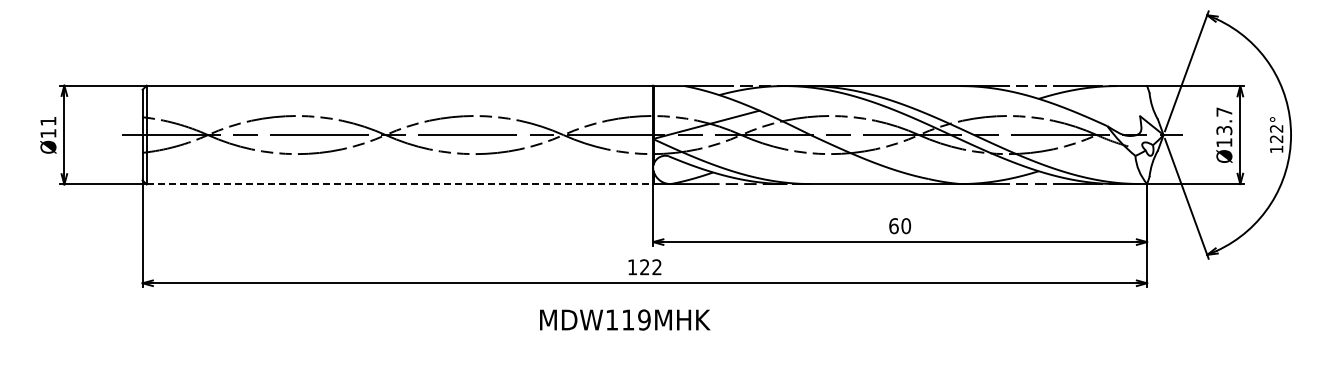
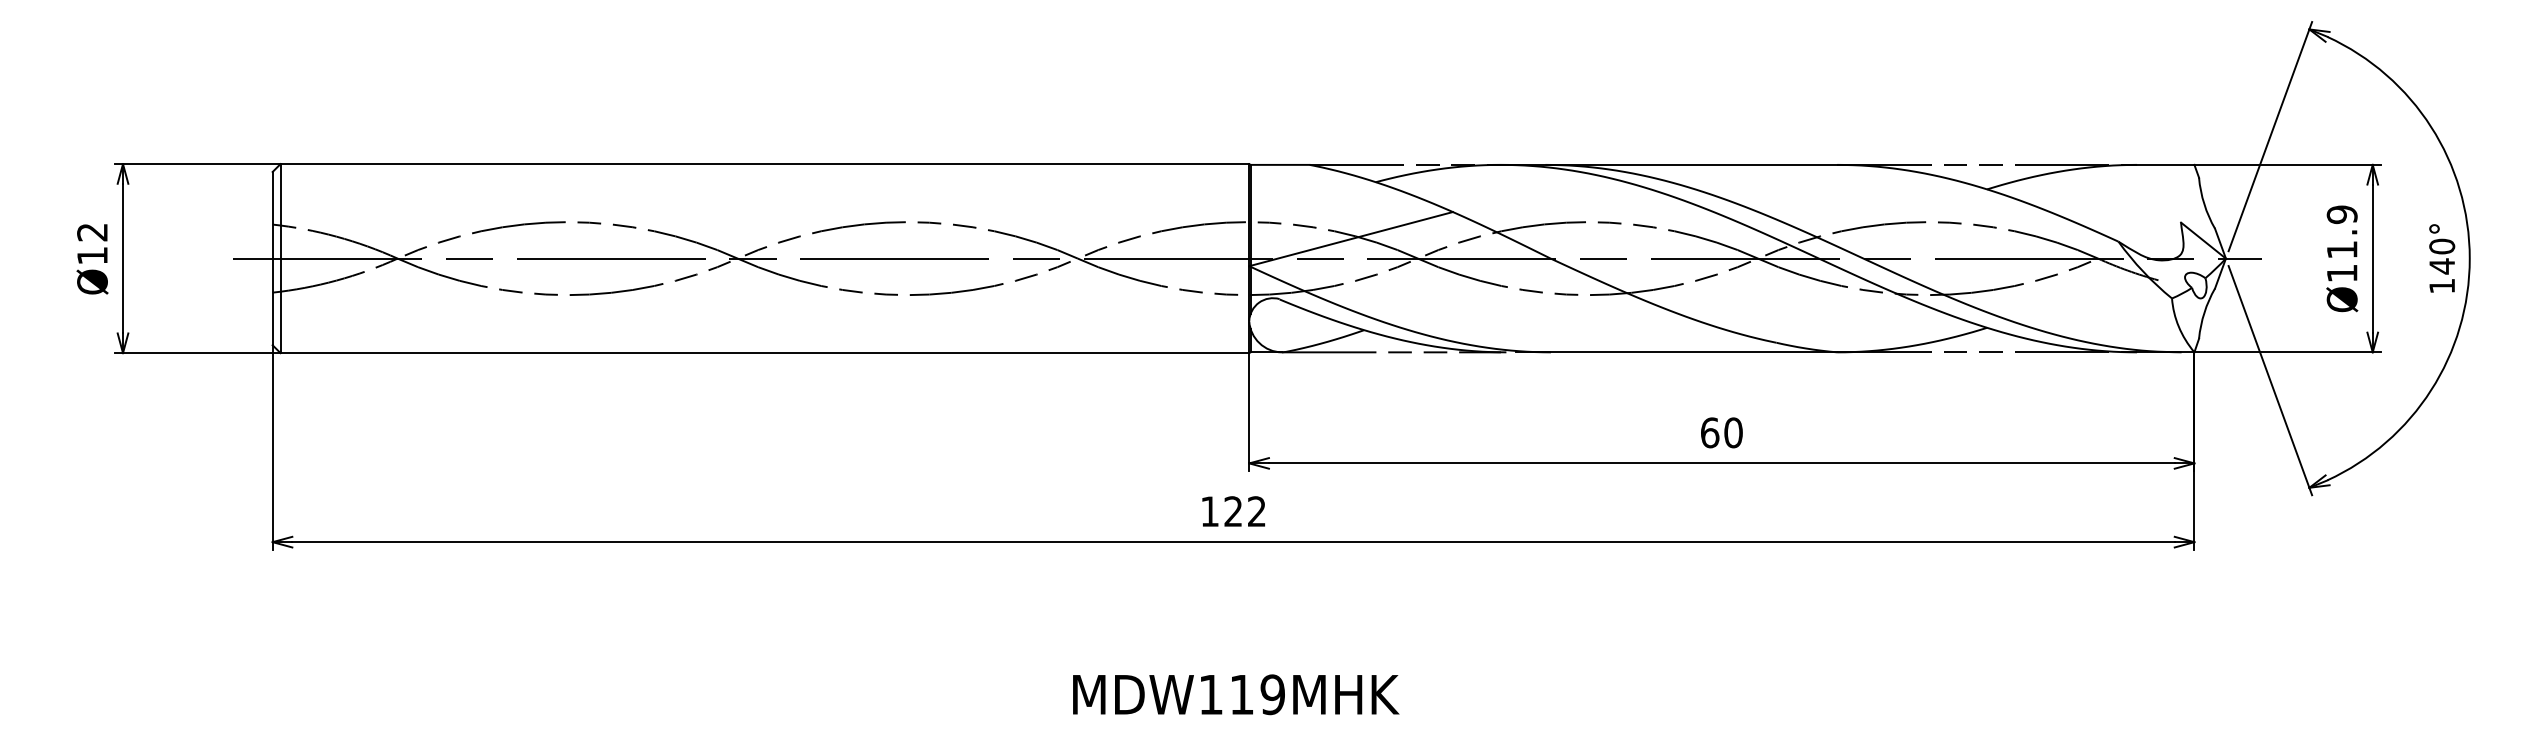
text: (48, 121) -> (92, 232), Ø11 -> Ø12
text: (1224, 121) -> (2342, 232), Ø13.7 -> Ø11.9
text: (1276, 133) -> (2441, 255), 122° -> 140°
line: (400, 184) -> (766, 353), dashed -> solid
text: (625, 319) -> (1236, 693), moved

